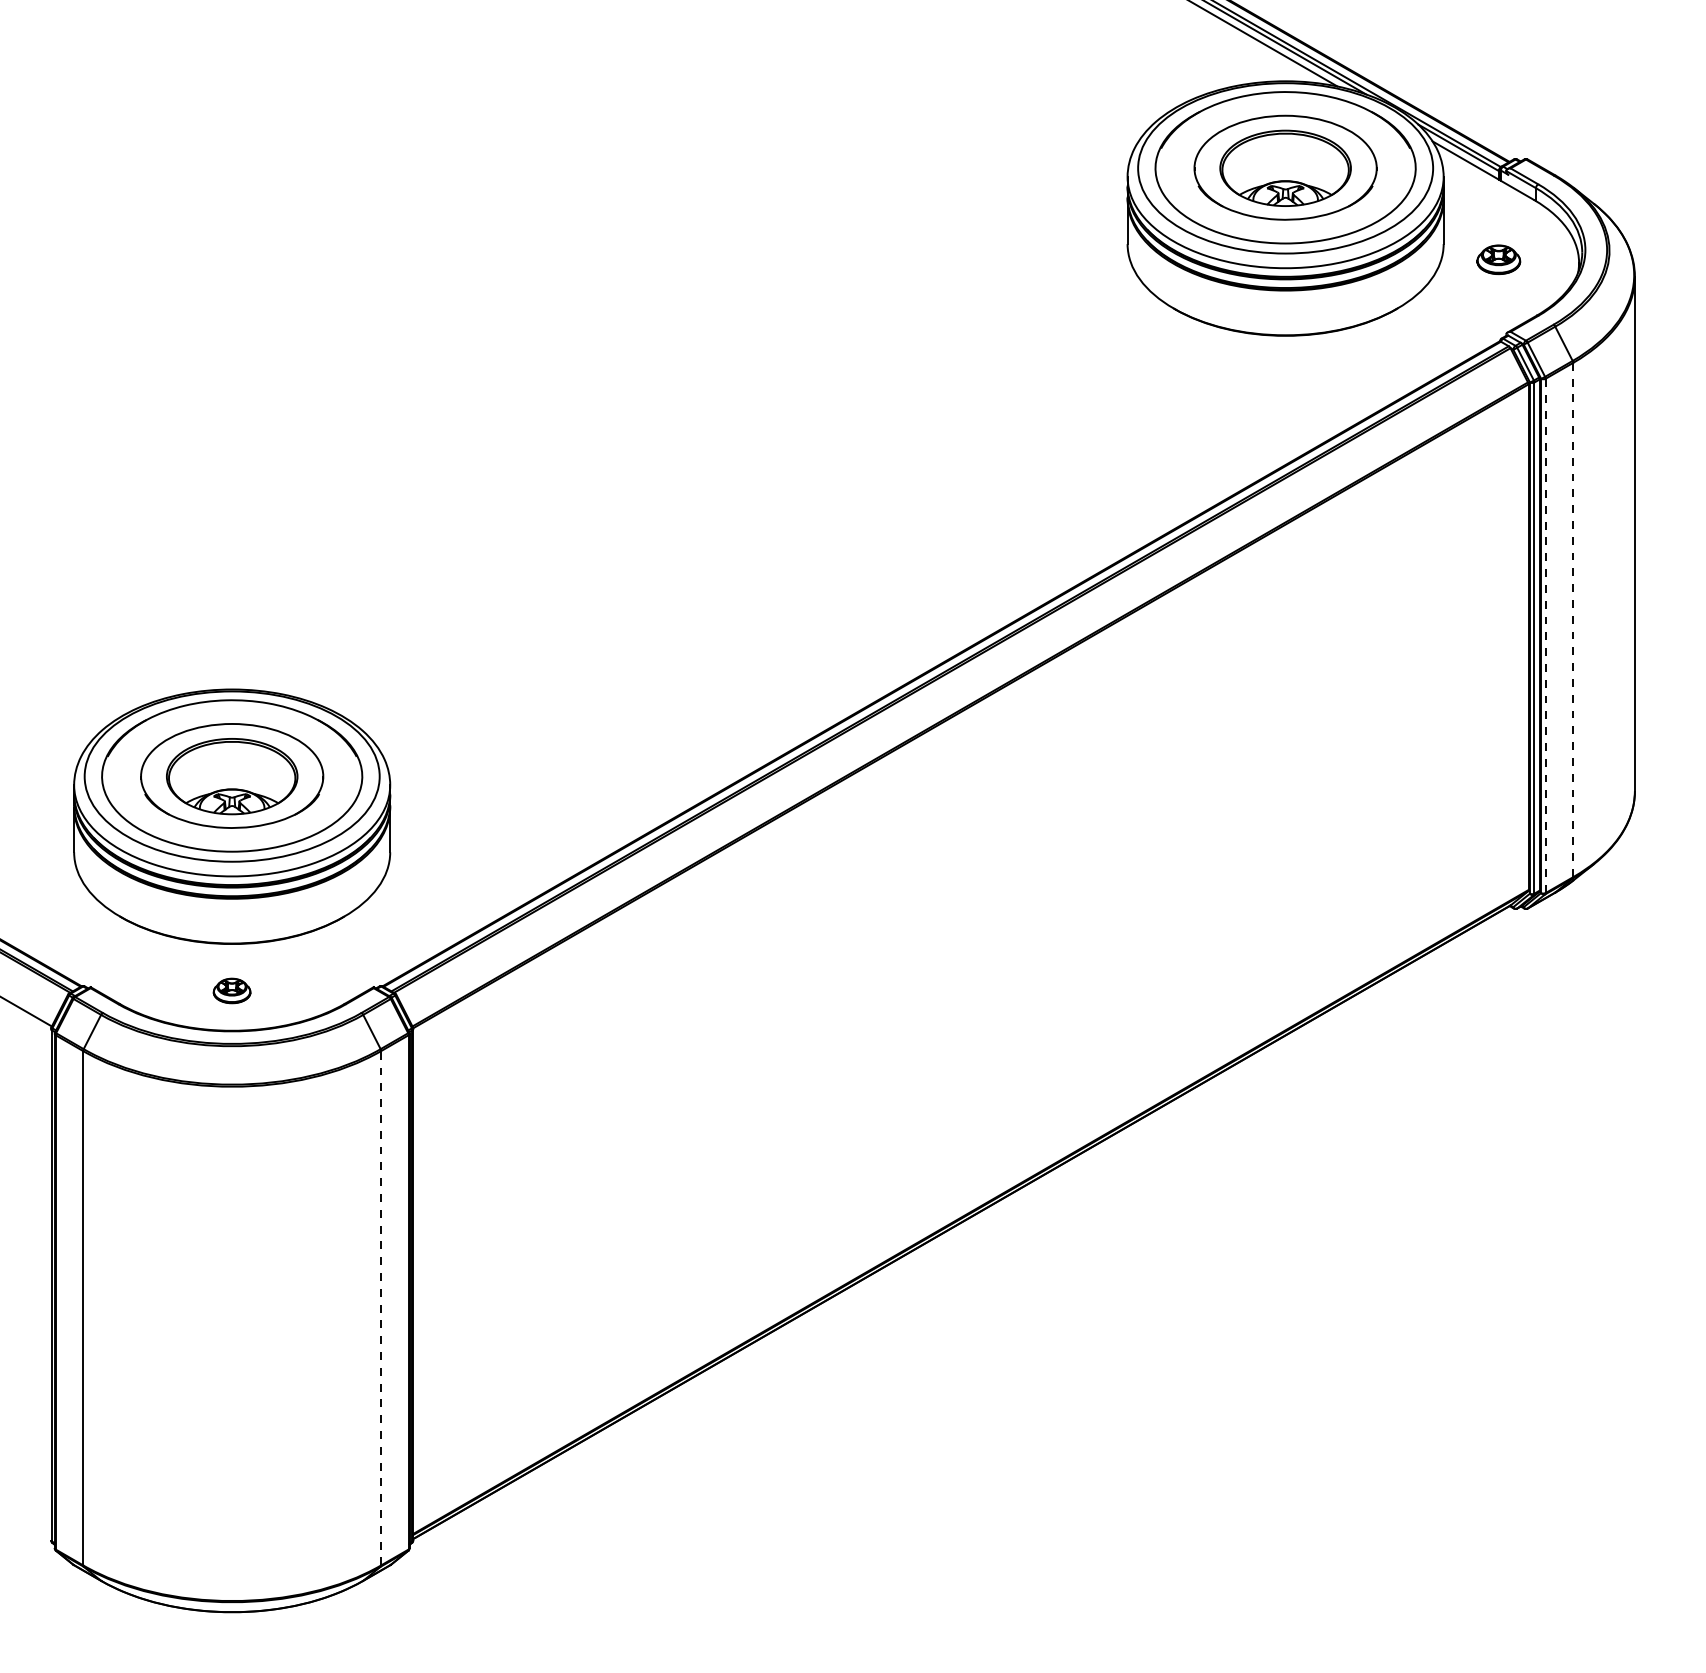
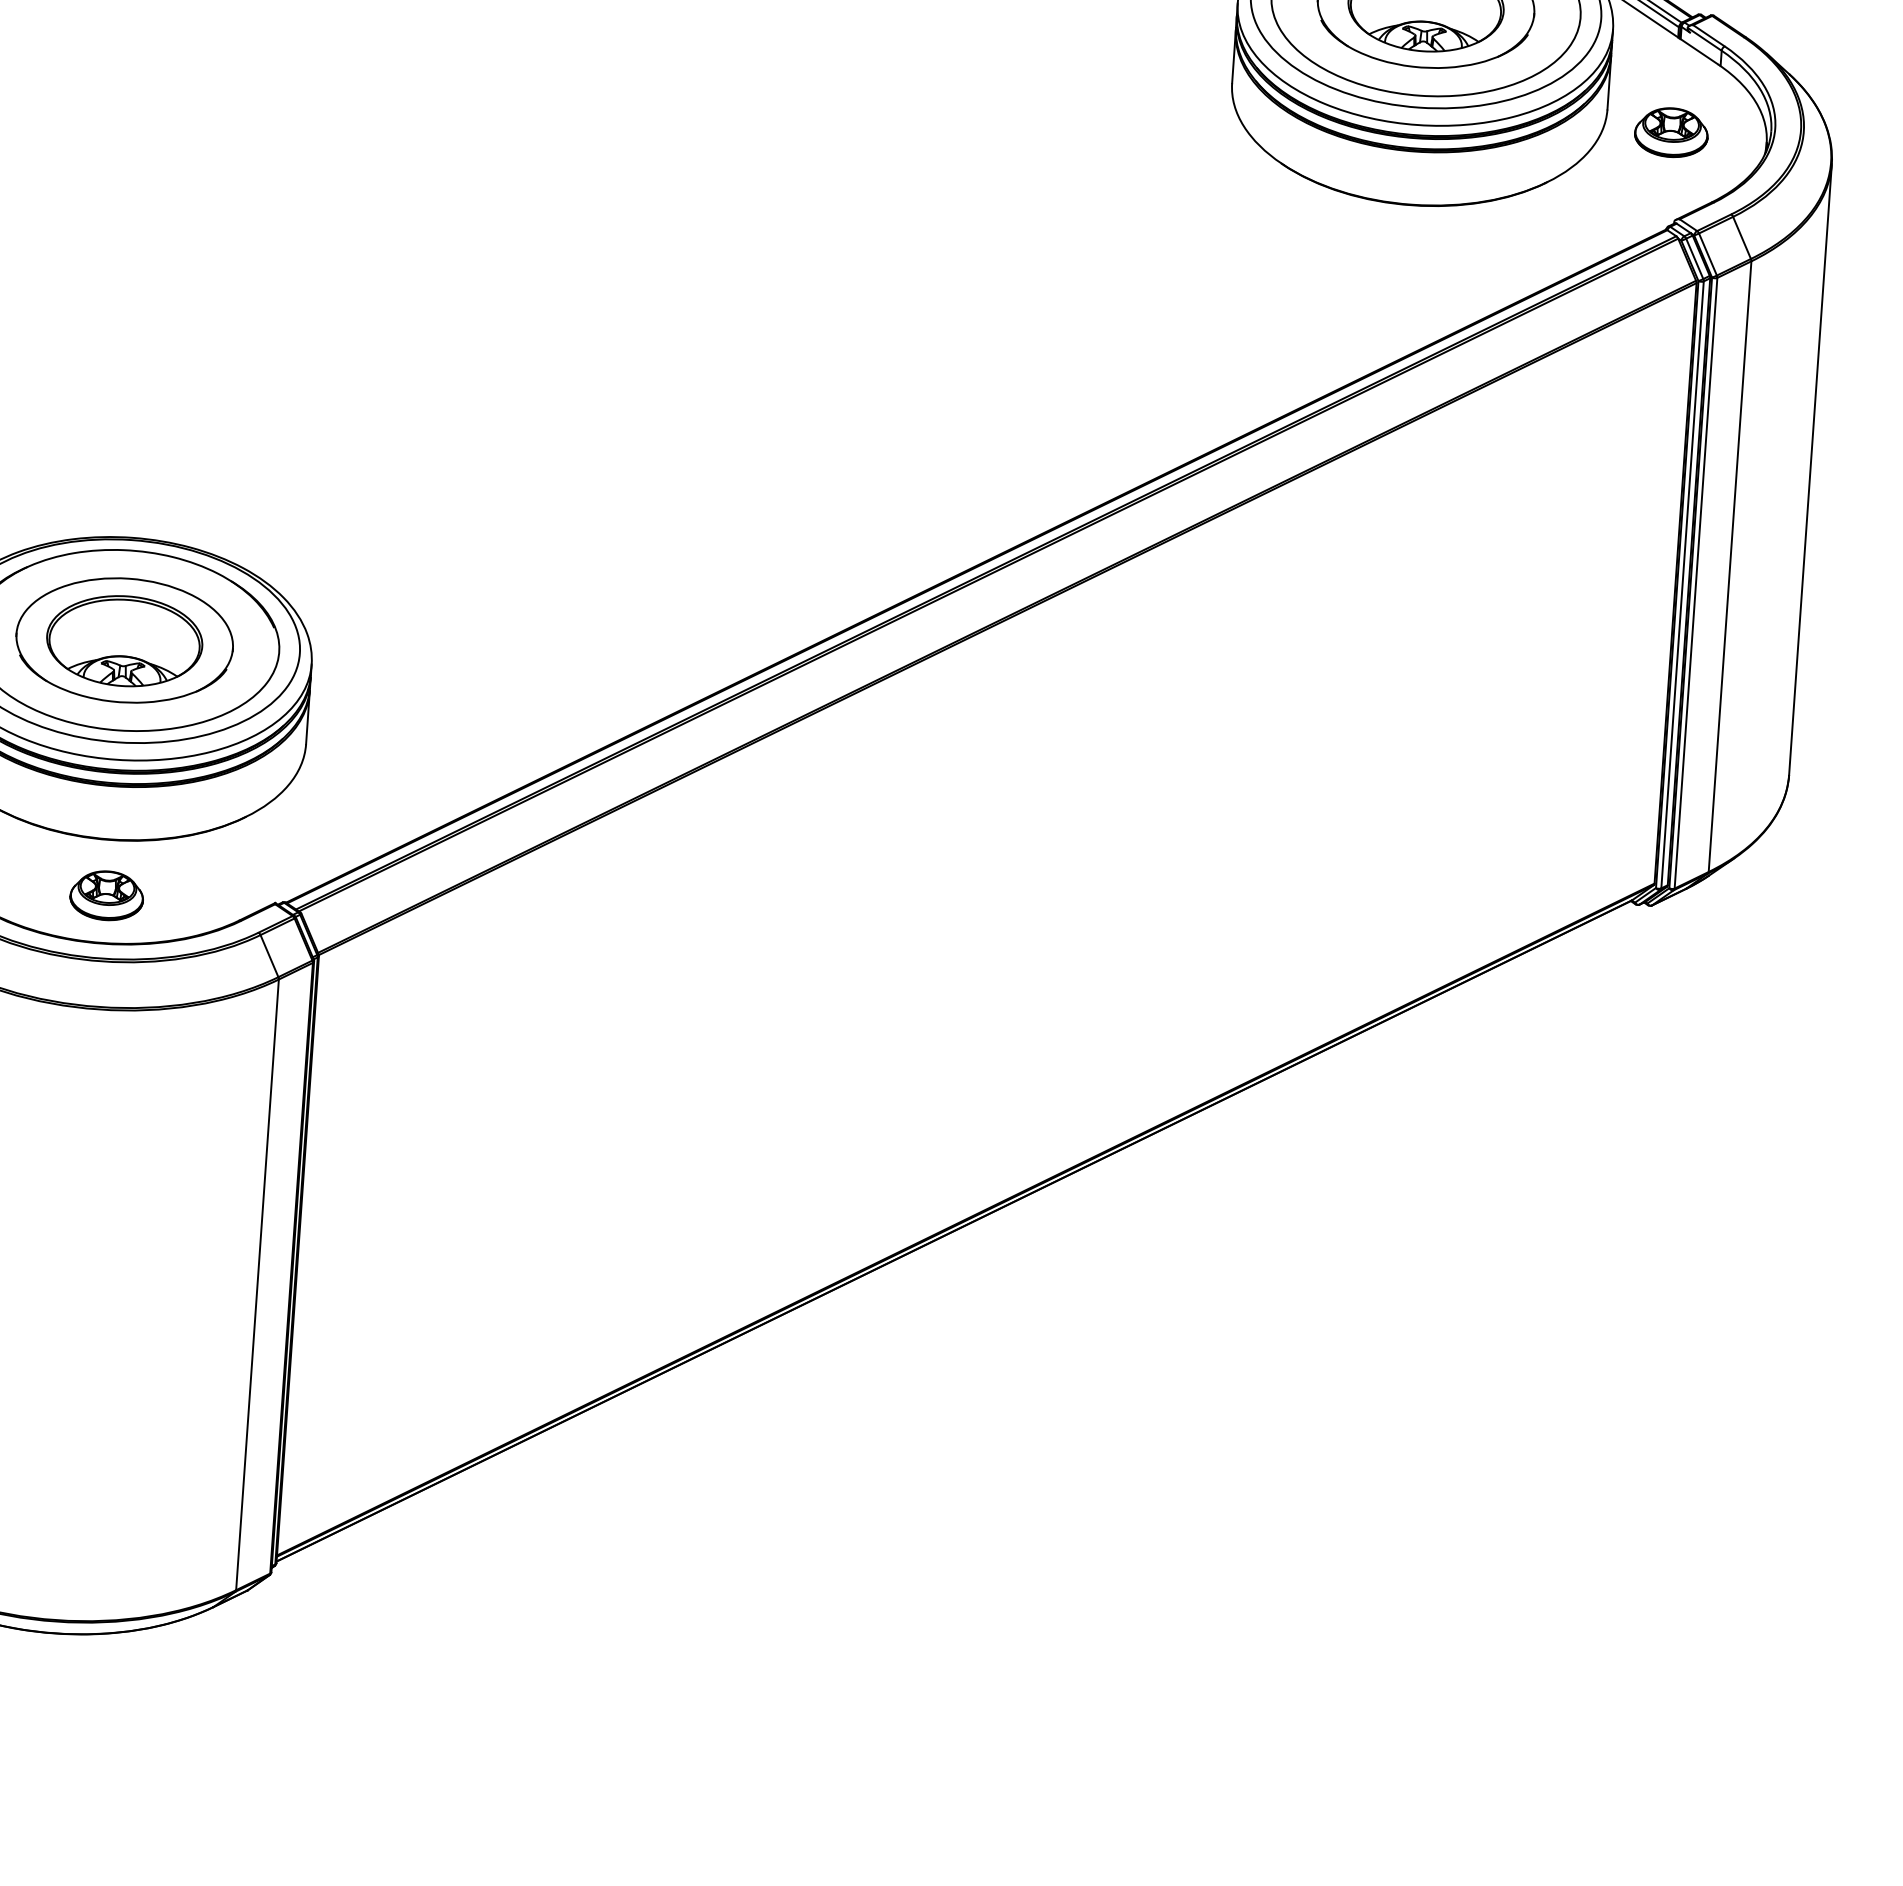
part: (1498, 259) -> (1671, 132), size x1.43
line: (1573, 620) -> (1730, 567), dashed -> solid
line: (1545, 635) -> (1695, 582), dashed -> solid
part: (231, 990) -> (106, 895), size x1.67
line: (381, 1307) -> (257, 1284), dashed -> solid

